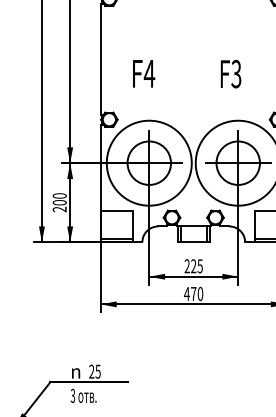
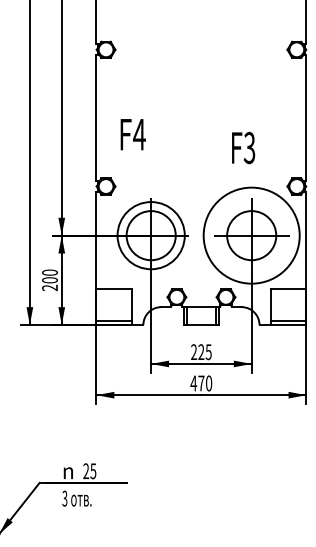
text: (143, 73) -> (132, 134), moved
text: (230, 73) -> (243, 147), moved
circle: (149, 163) -> (151, 235), size x0.7

